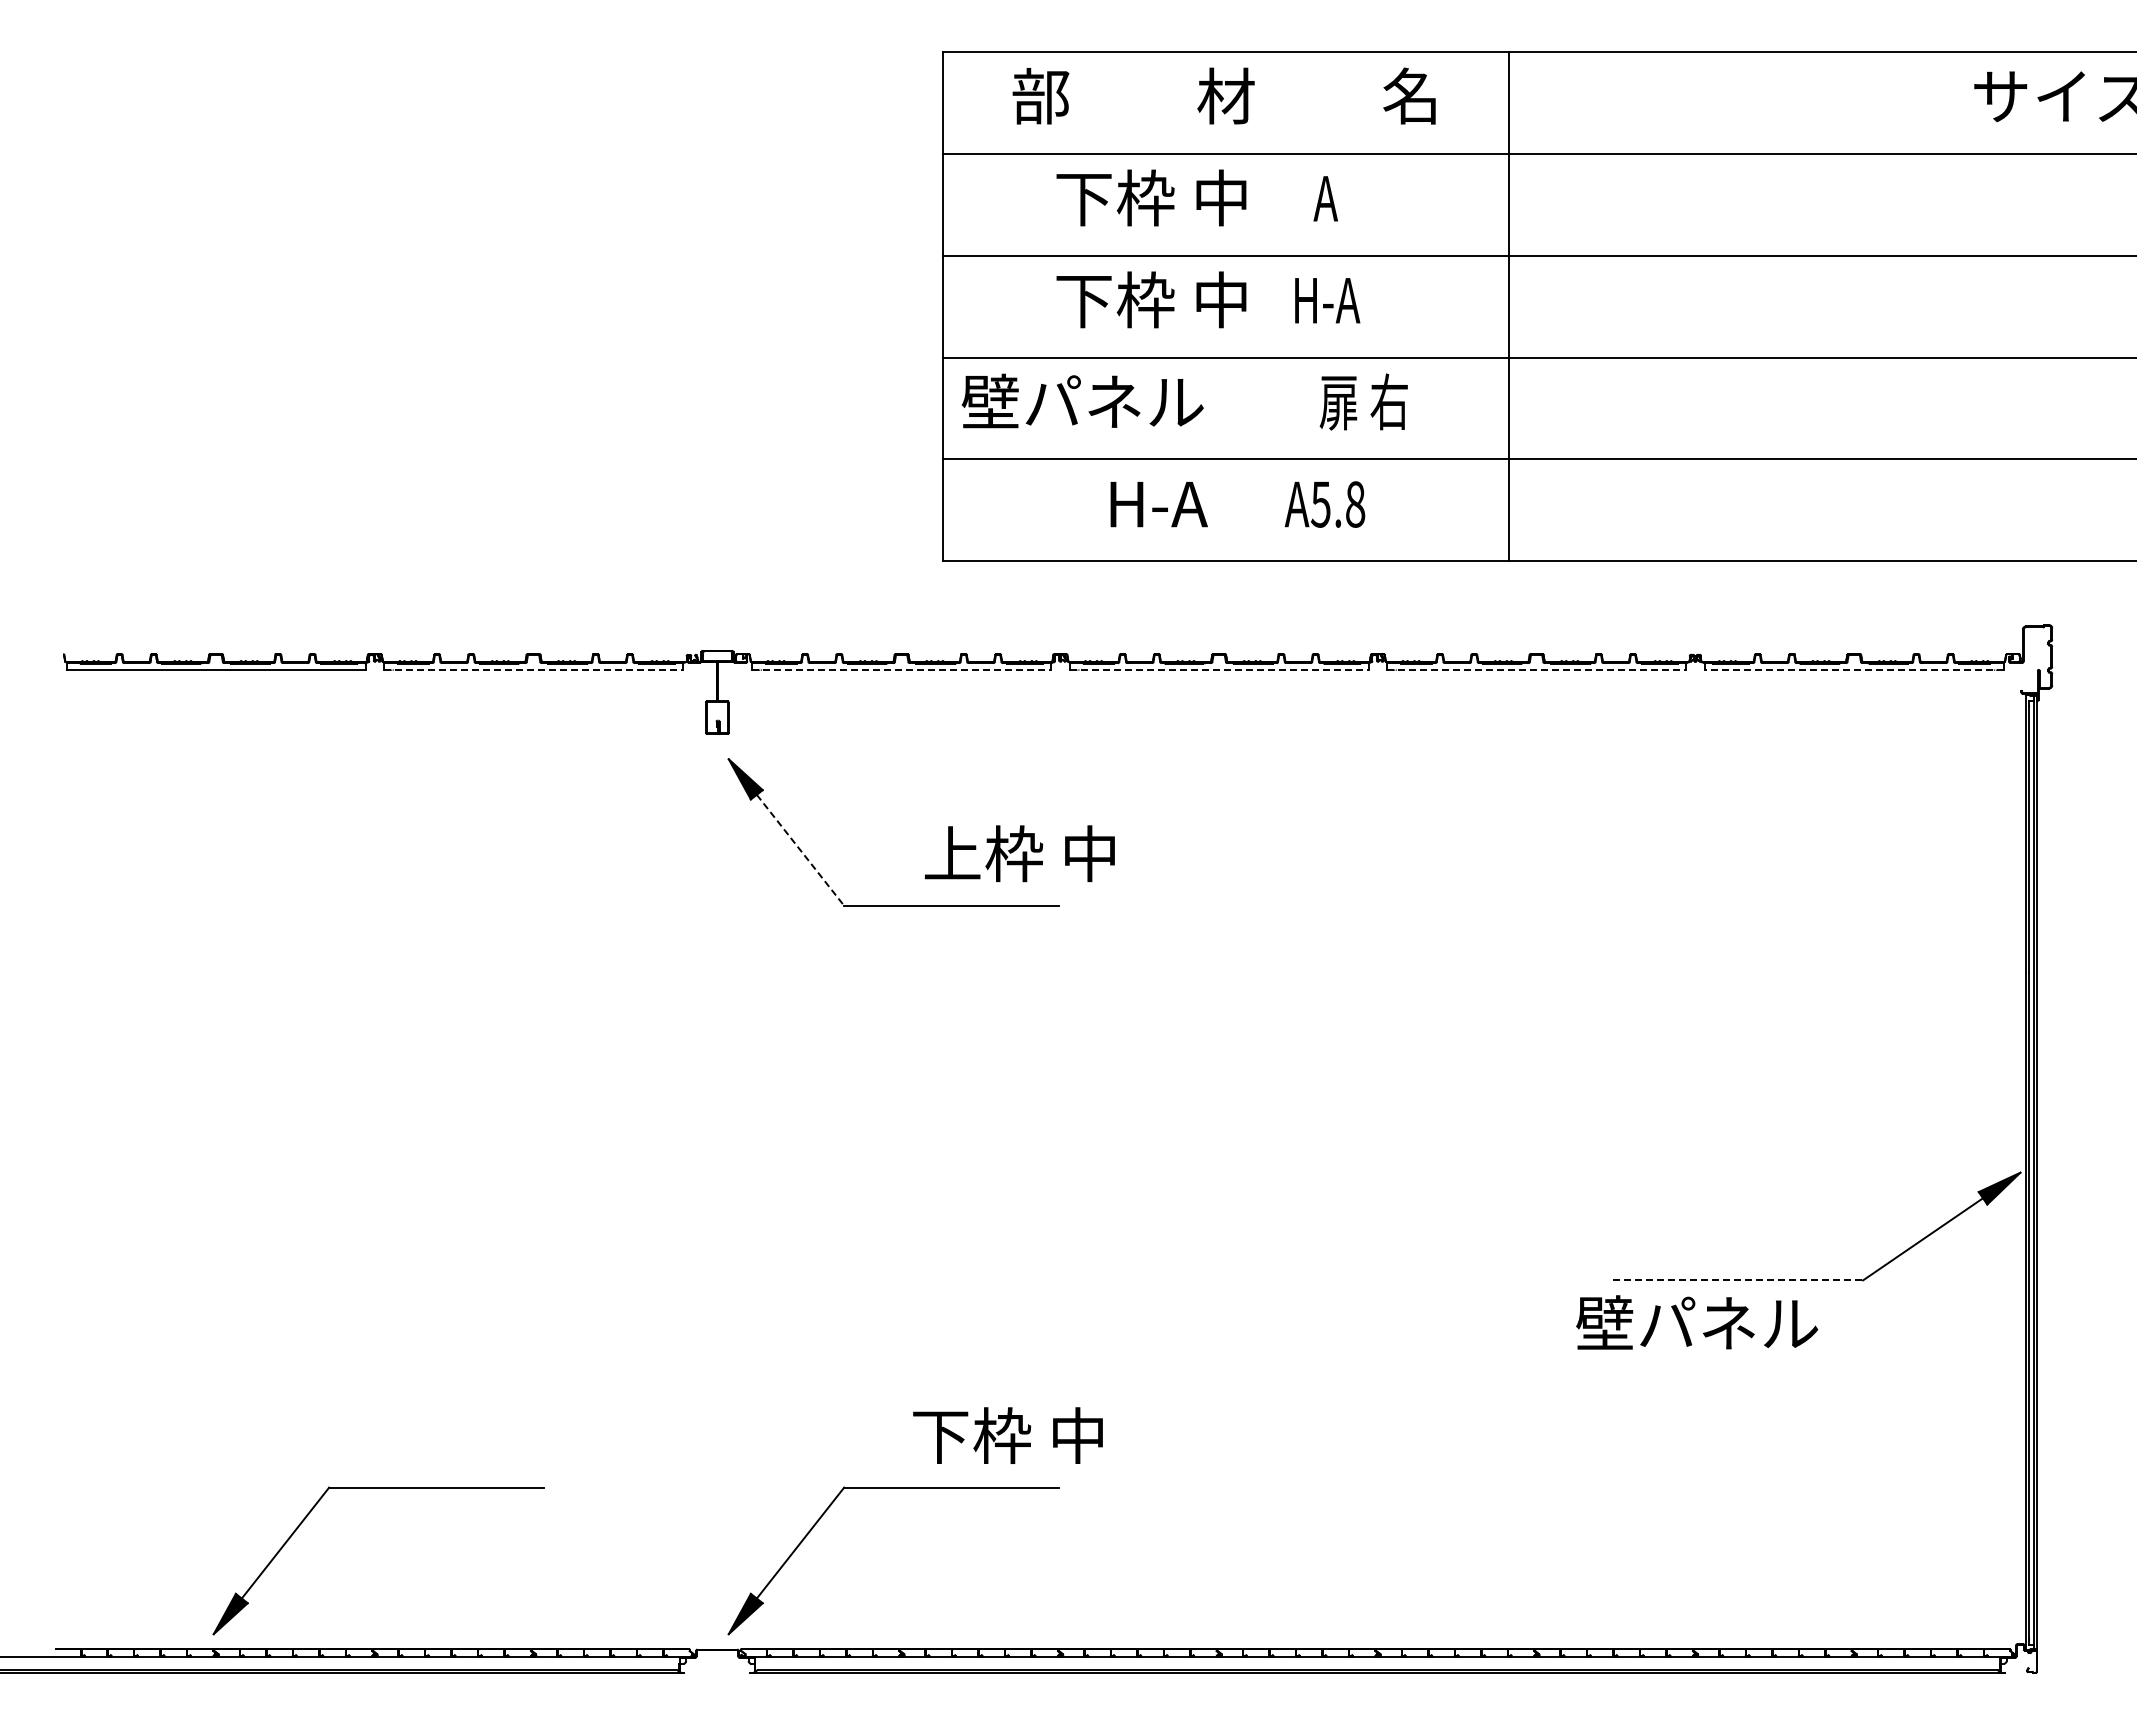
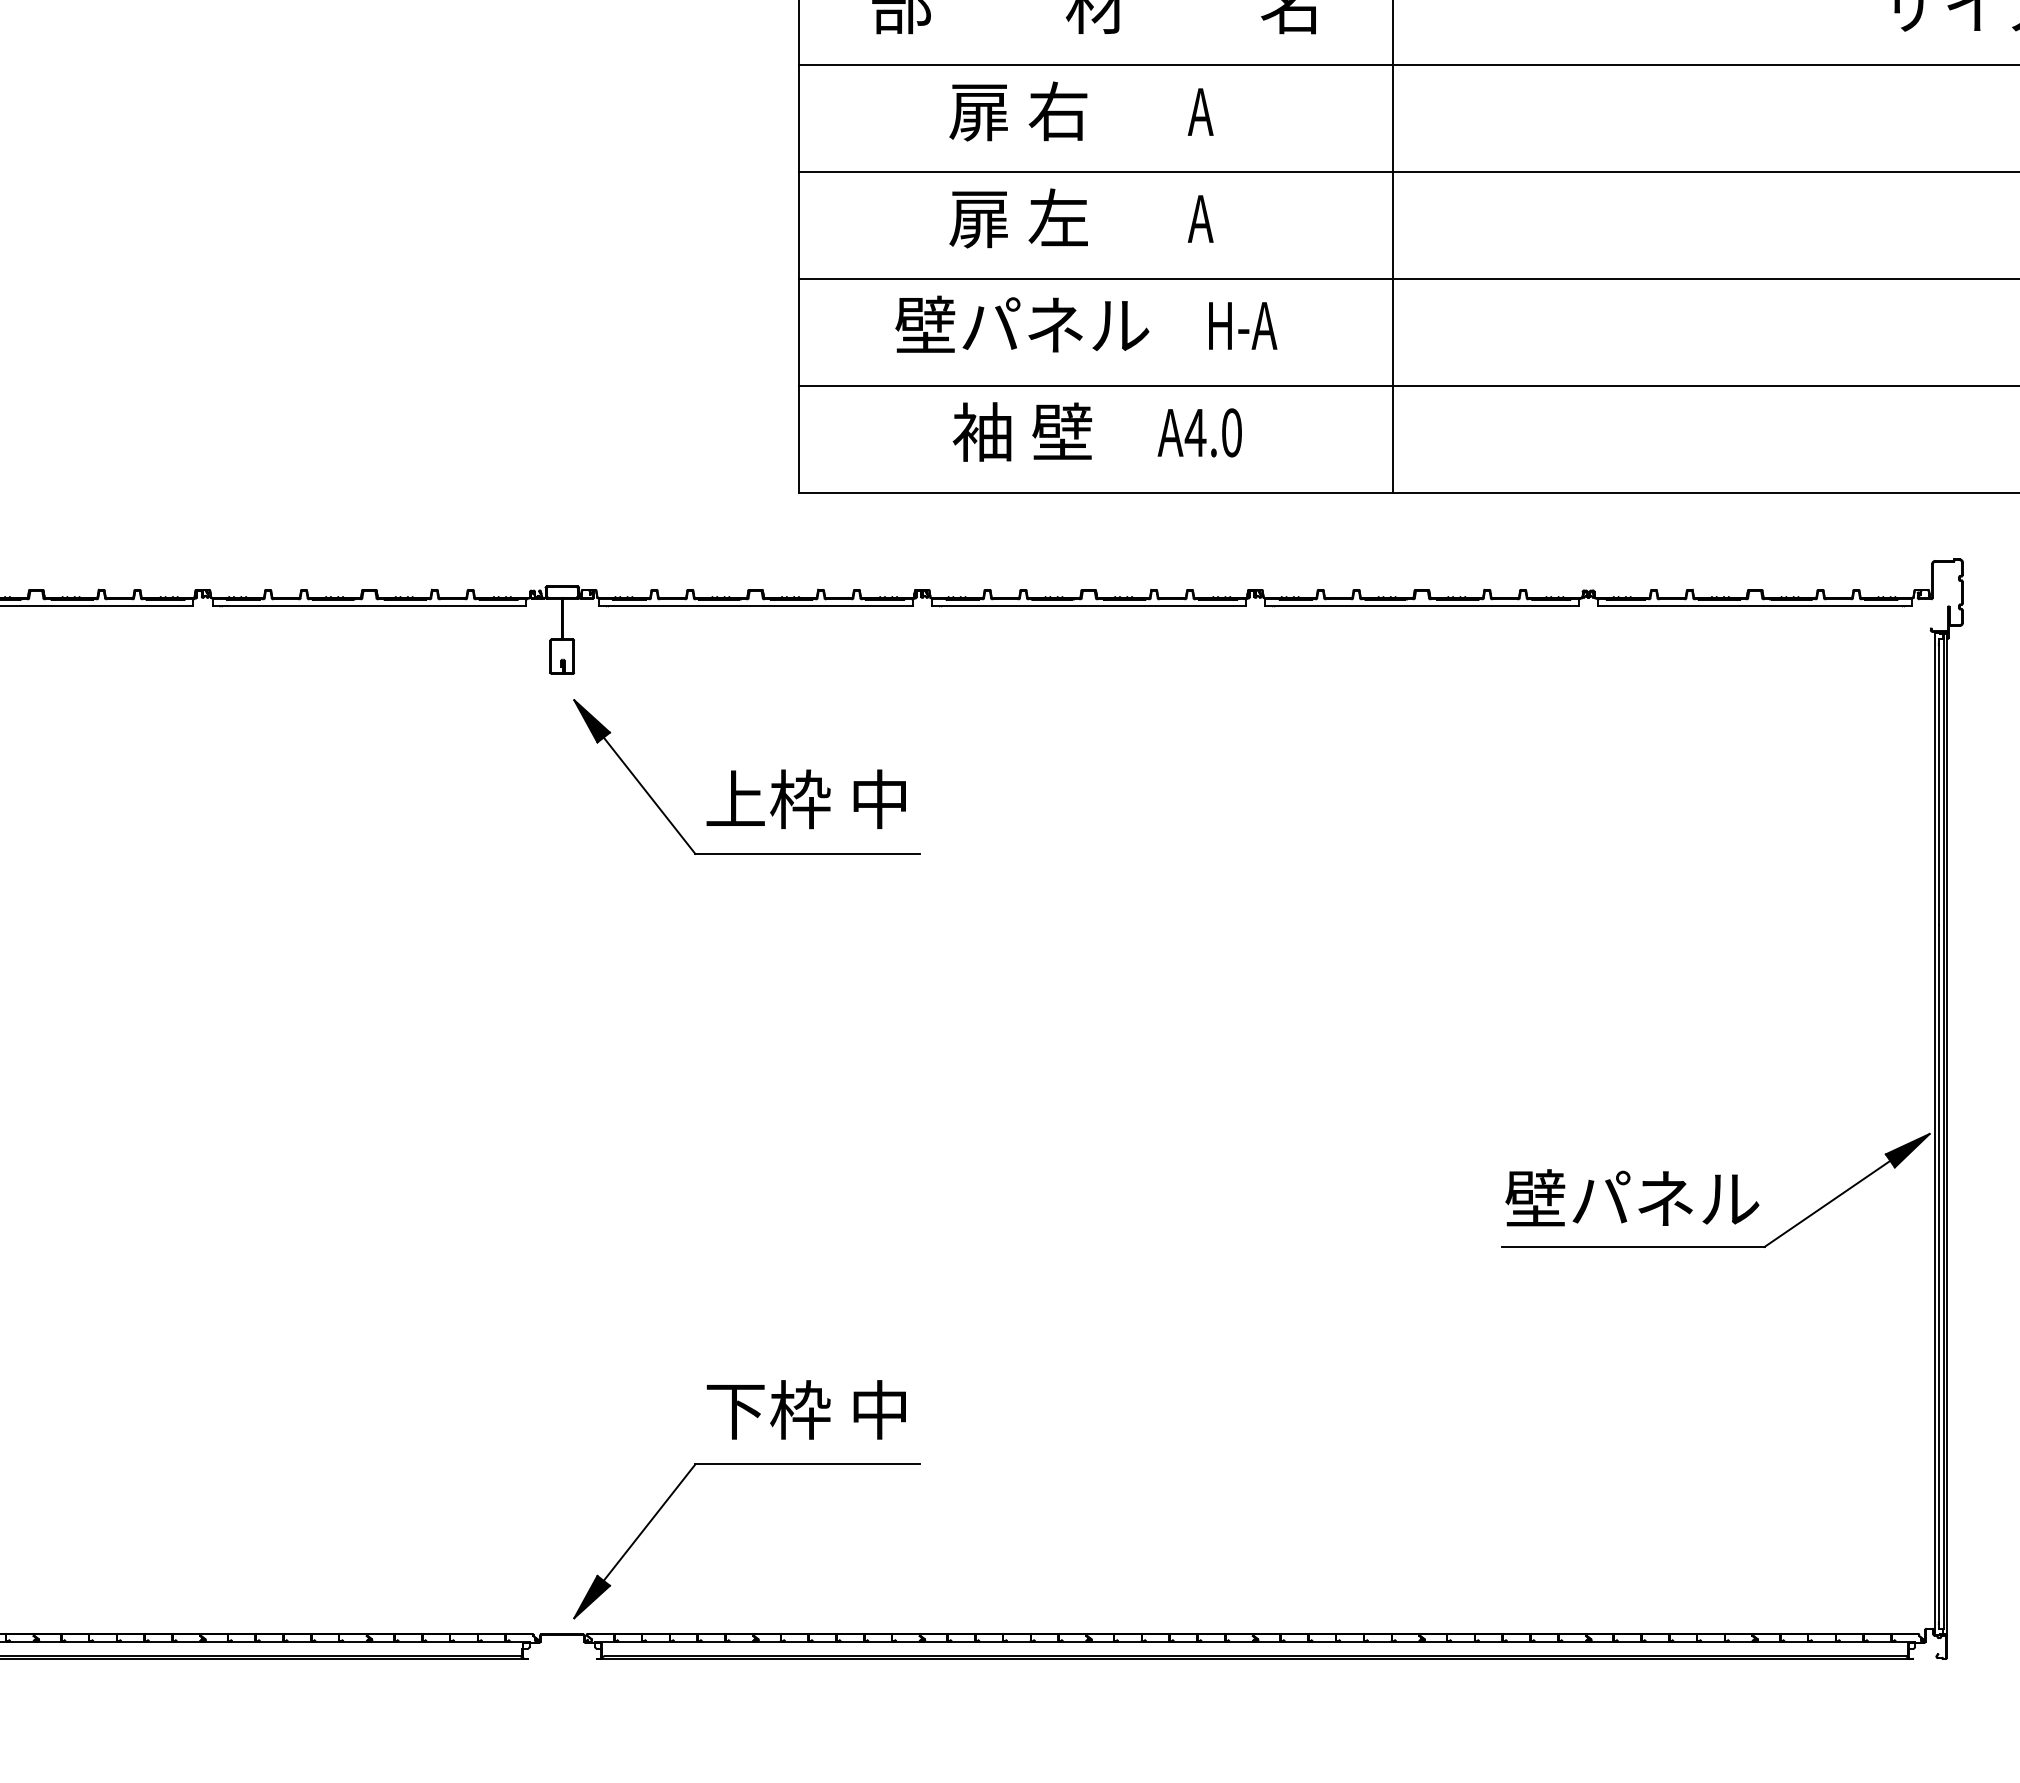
text: (1151, 197) -> (1017, 110), 下枠 中 -> 扉 右
text: (1151, 299) -> (1017, 217), 下枠 中 -> 扉 左
text: (1327, 300) -> (1202, 218), H-A -> A
text: (1082, 400) -> (1022, 323), moved
text: (1363, 401) -> (1240, 324), 扉 右 -> H-A
text: (1155, 503) -> (1022, 431), H-A -> 袖 壁
text: (1337, 504) -> (1213, 432), A5.8 -> A4.0
line: (534, 669) -> (370, 606), dashed -> solid
line: (902, 669) -> (756, 606), dashed -> solid
line: (1219, 669) -> (1089, 606), dashed -> solid
line: (1537, 669) -> (1422, 606), dashed -> solid
line: (1853, 669) -> (1754, 606), dashed -> solid
line: (800, 850) -> (649, 795), dashed -> solid
text: (1019, 853) -> (805, 799), moved
line: (1738, 1280) -> (1633, 1247), dashed -> solid
text: (1697, 1322) -> (1632, 1197), moved
text: (1007, 1435) -> (805, 1409), moved
part: (378, 1488) -> (206, 1465), removed

